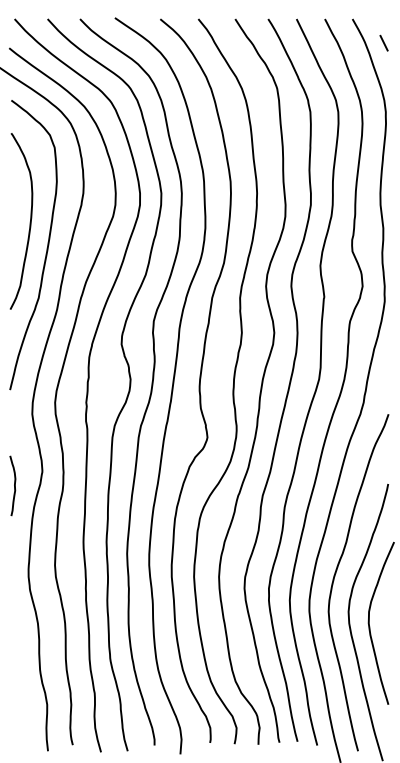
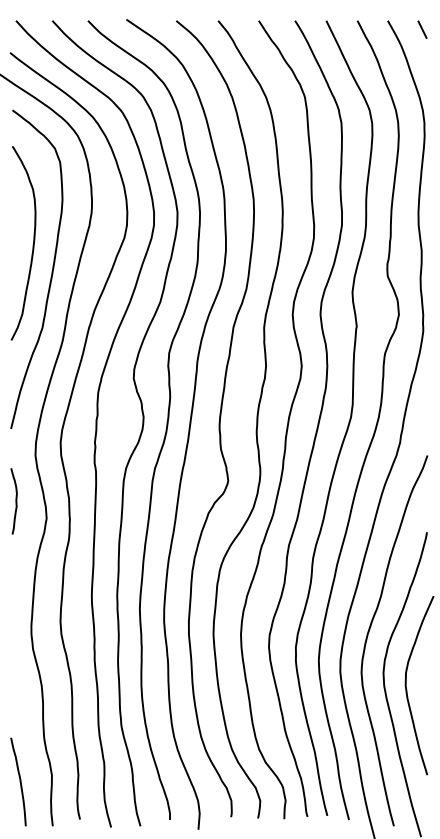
line: (383, 42) -> (421, 28), moved
curve: (14, 485) -> (15, 500), moved
curve: (17, 710) -> (19, 781), added

